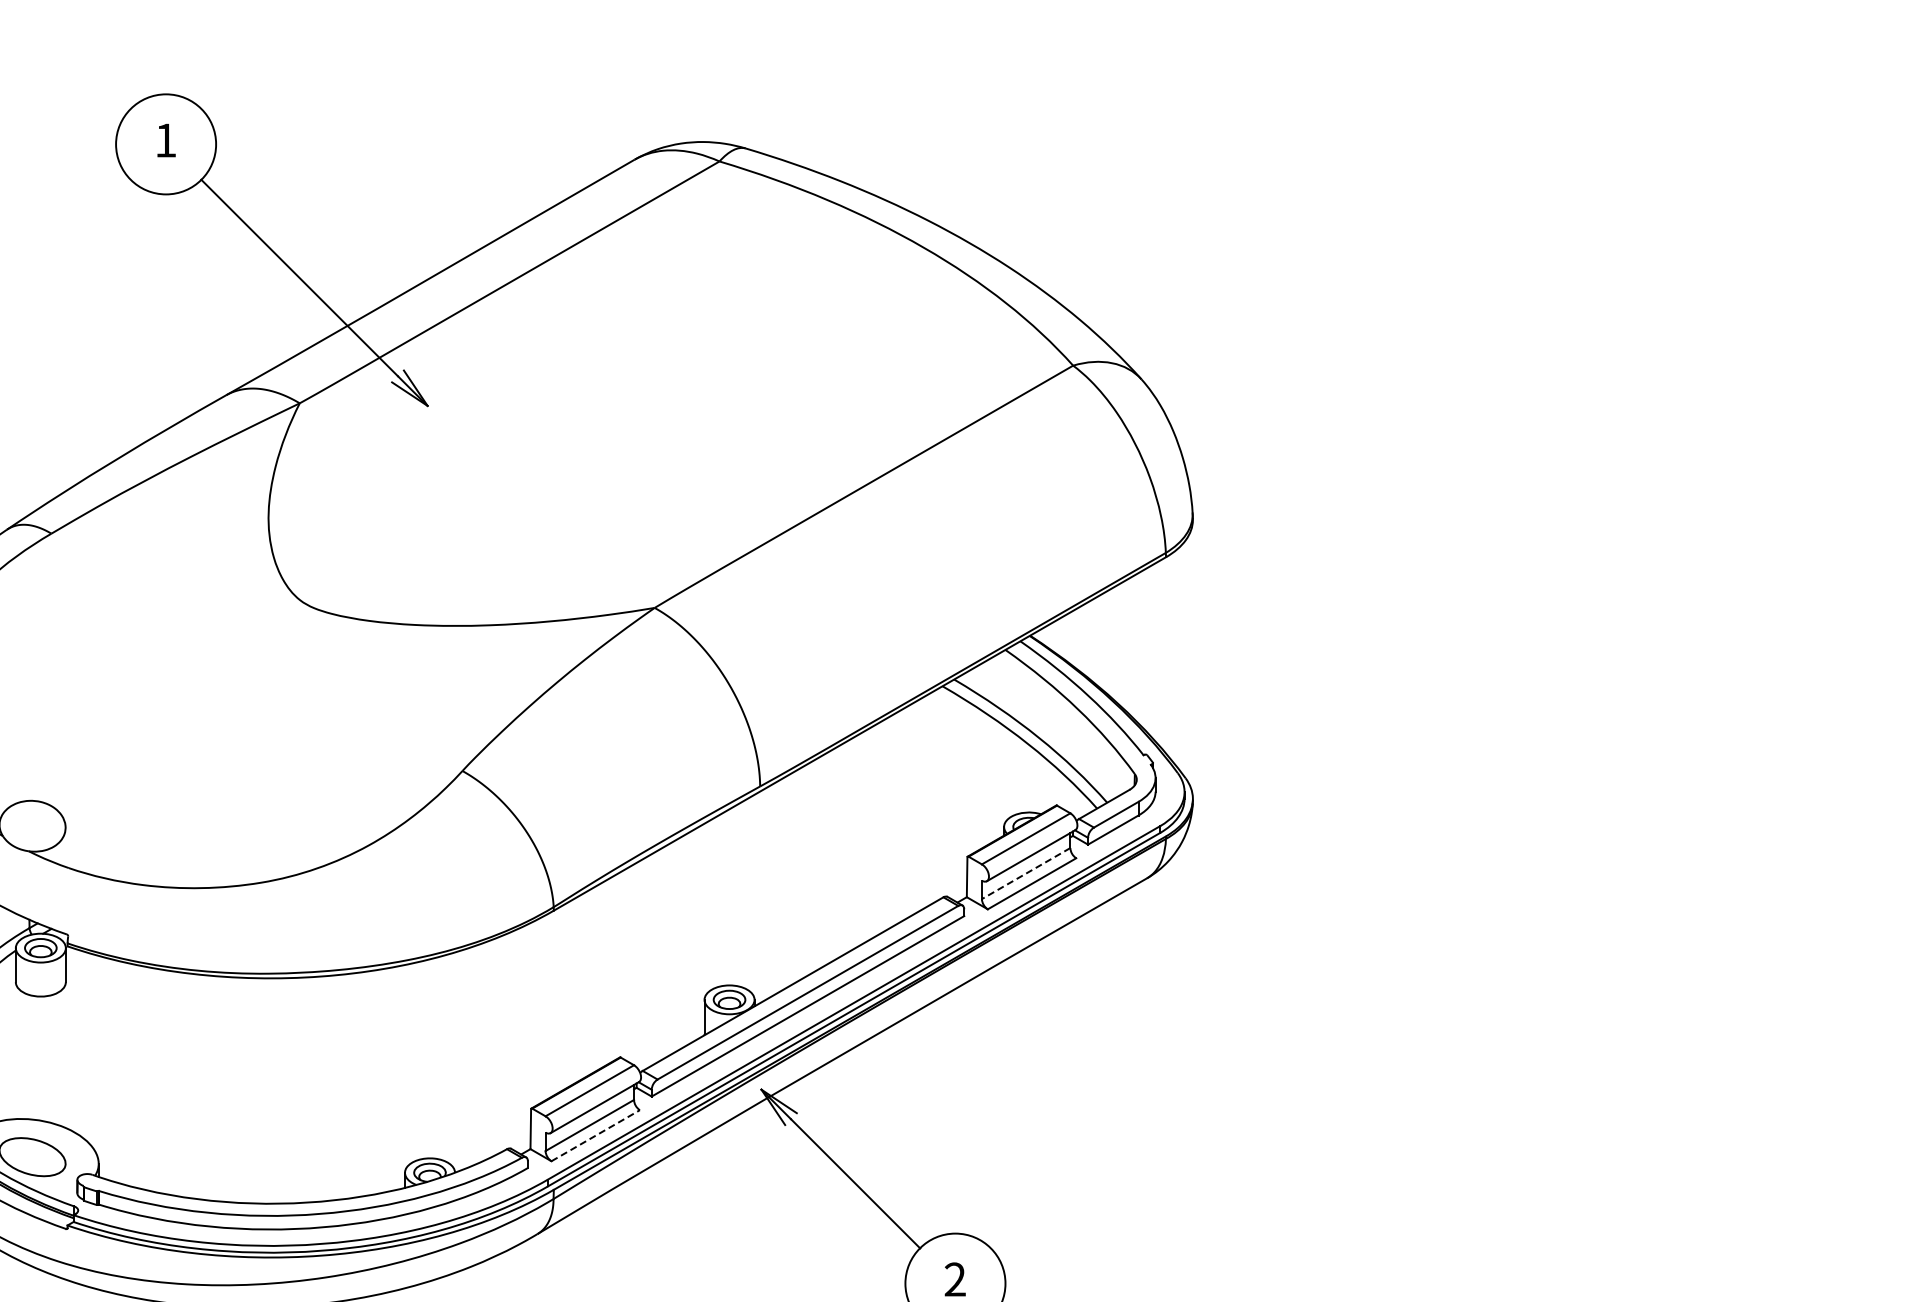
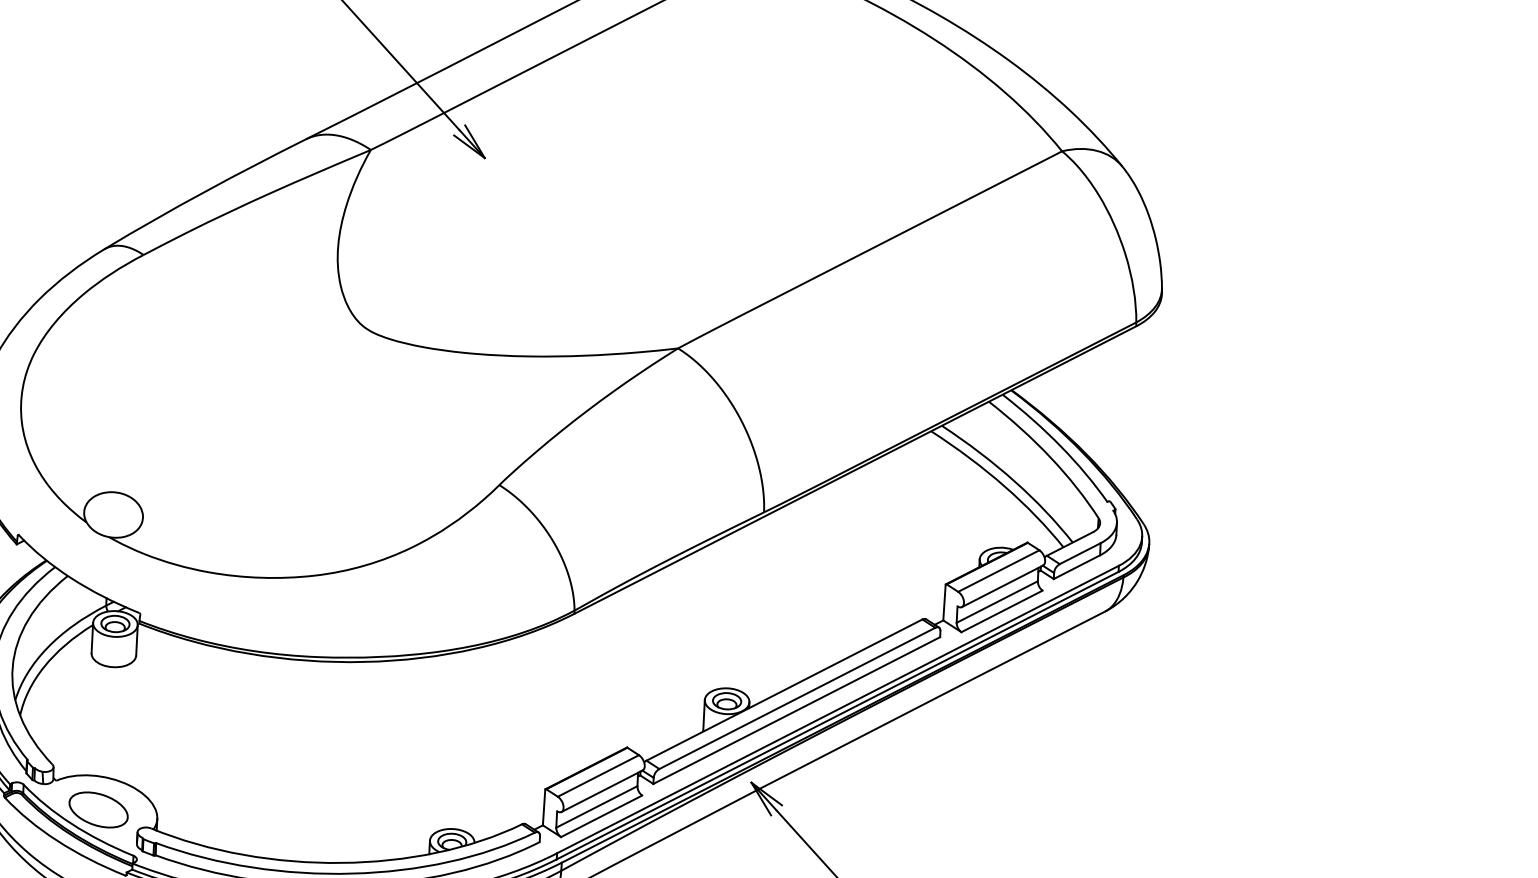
line: (1025, 873) -> (996, 601), dashed -> solid
line: (596, 1135) -> (602, 816), dashed -> solid

